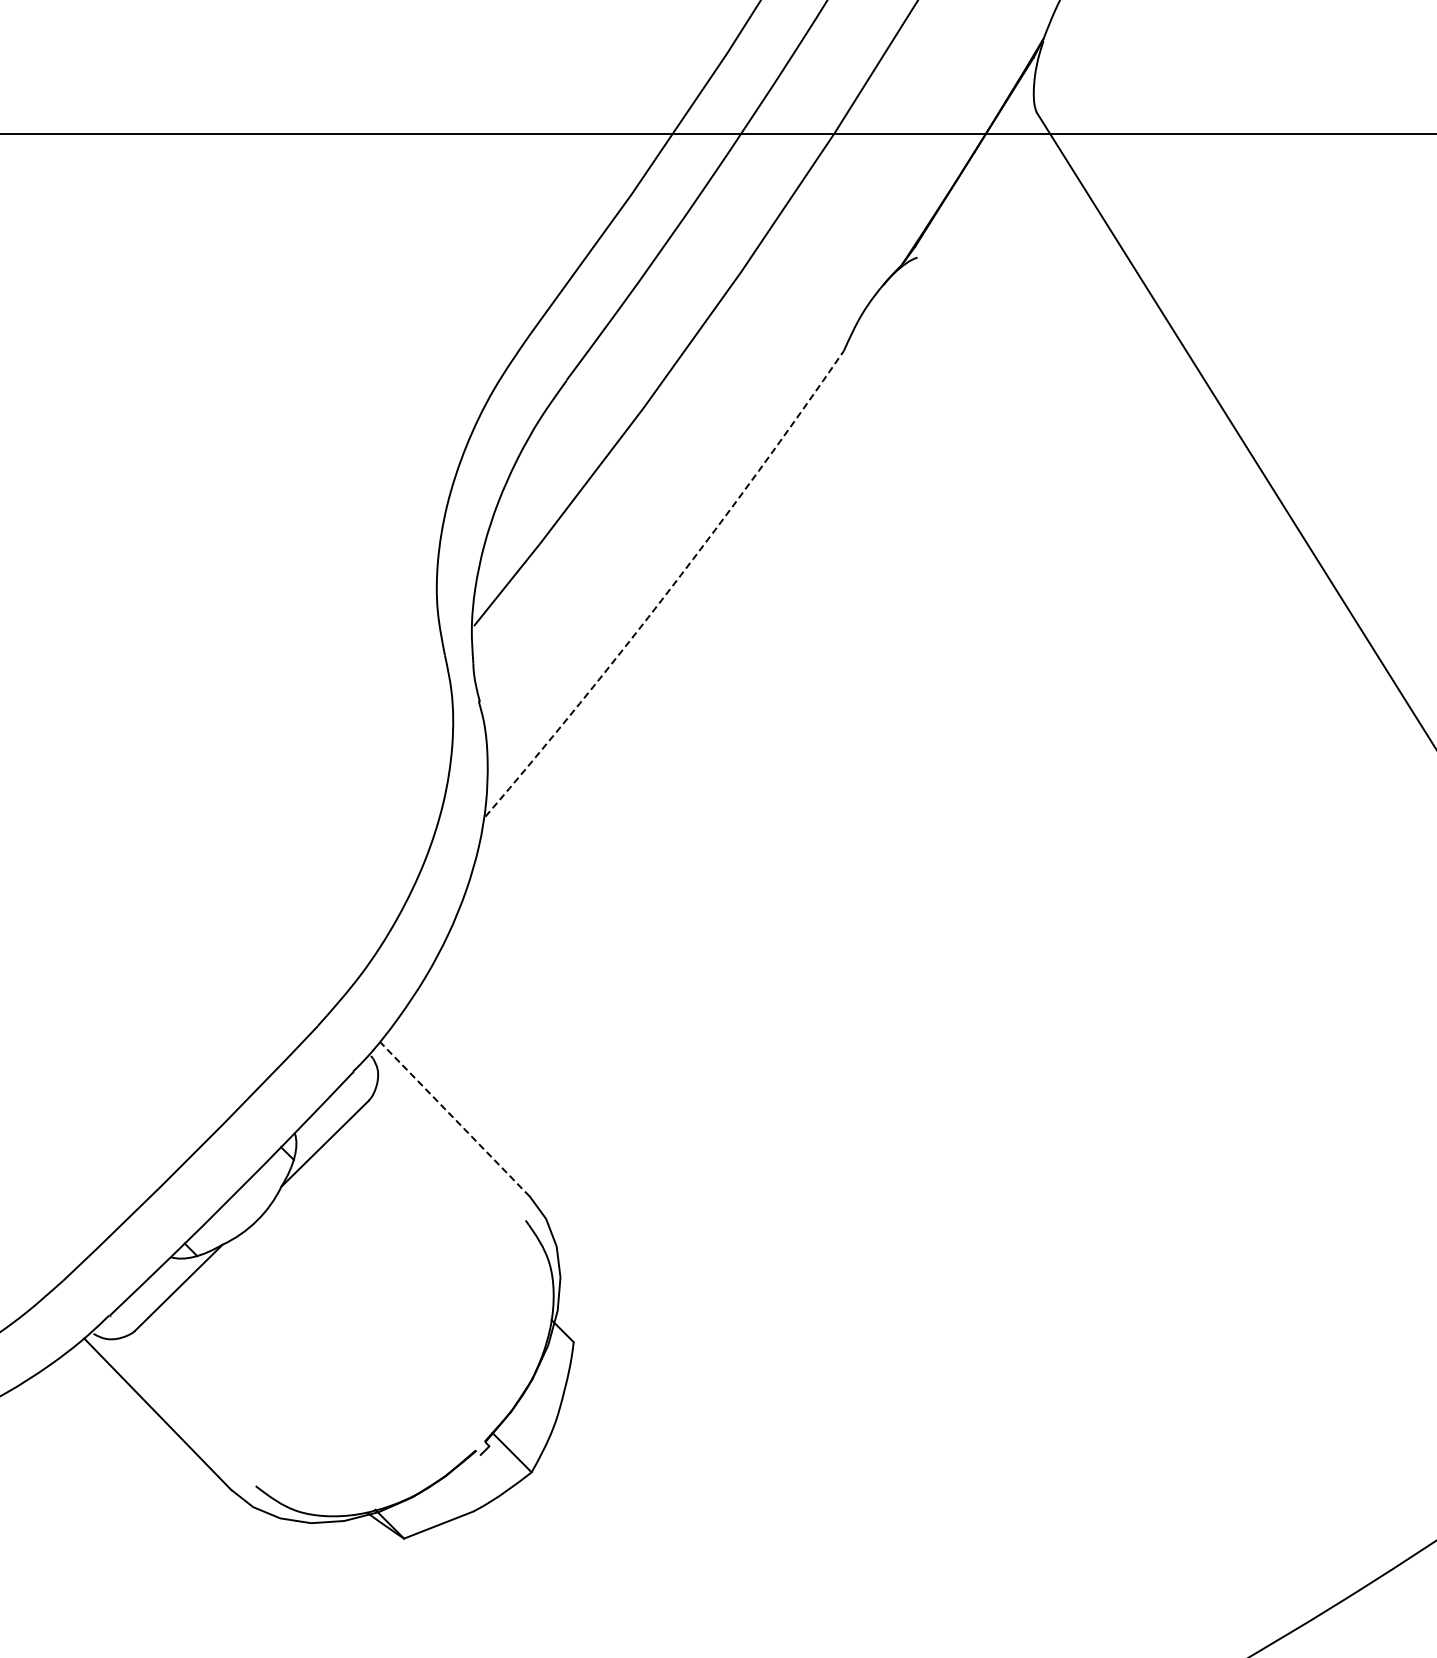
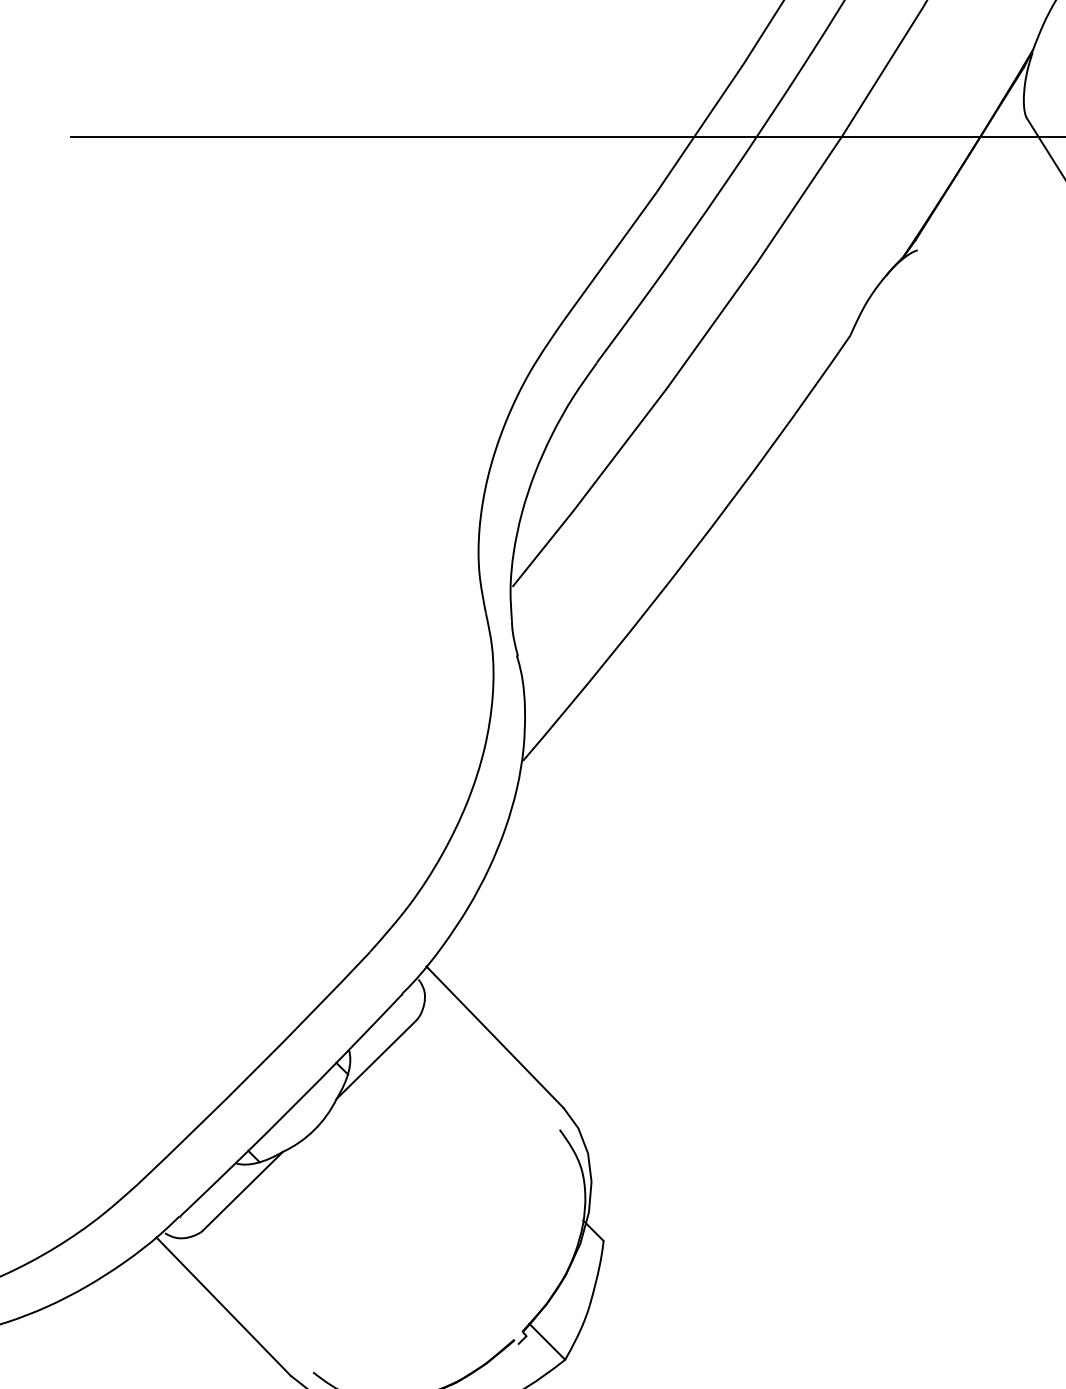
arc: (670, 588) -> (692, 552), dashed -> solid
line: (454, 1119) -> (494, 1037), dashed -> solid

